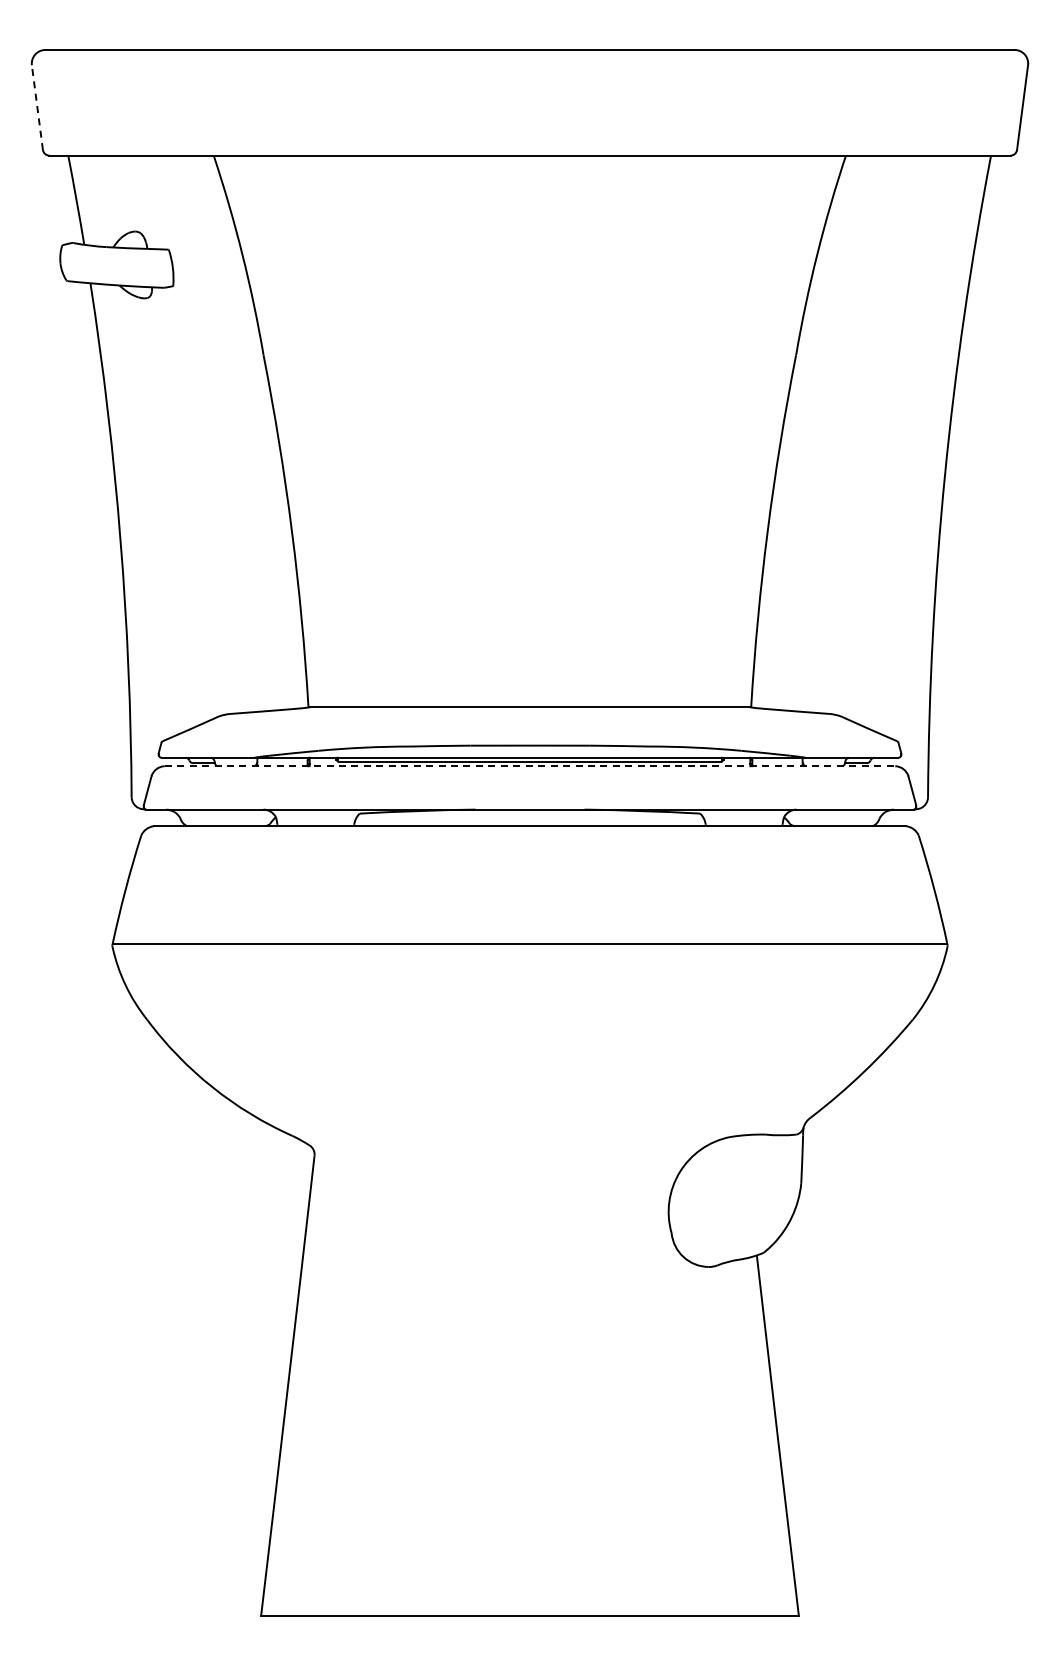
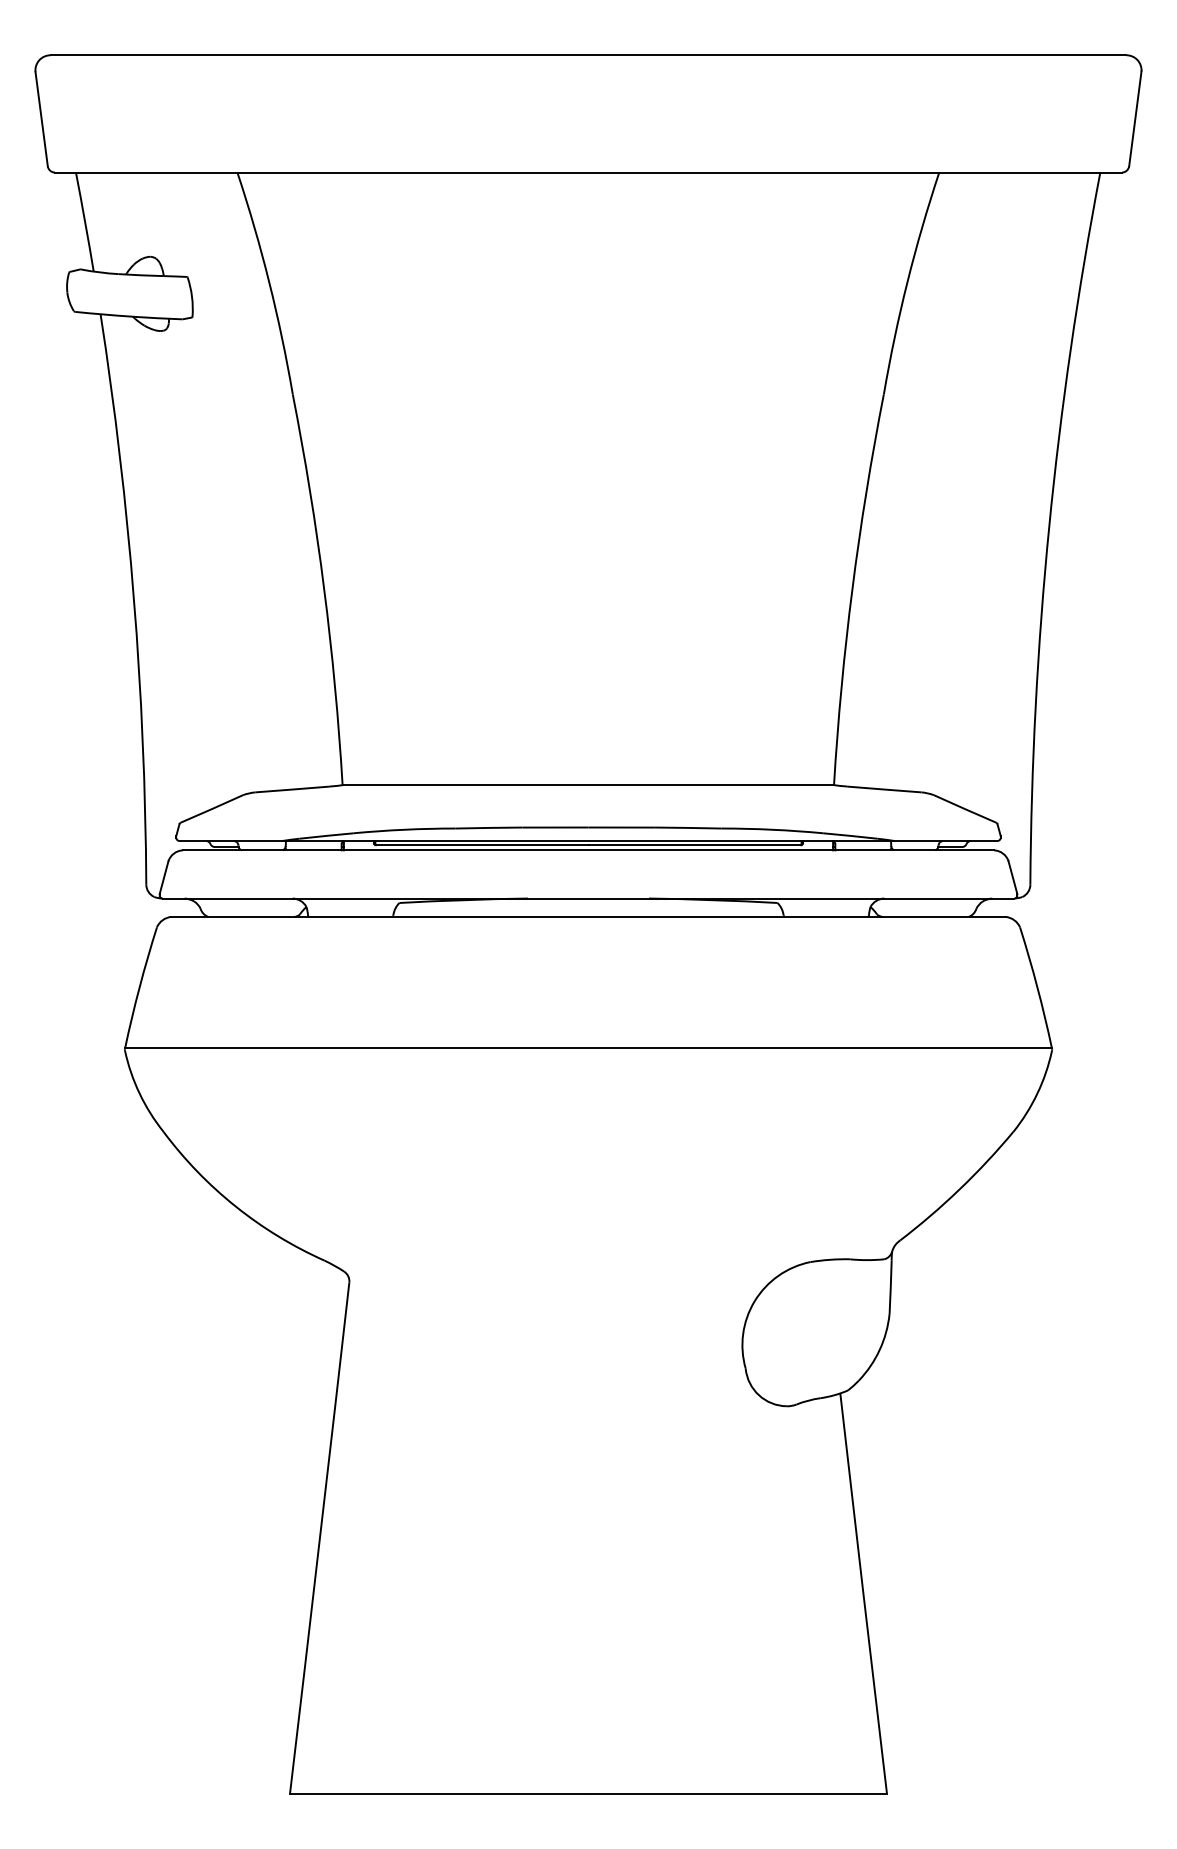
line: (37, 107) -> (41, 119), dashed -> solid
line: (530, 766) -> (589, 850), dashed -> solid

